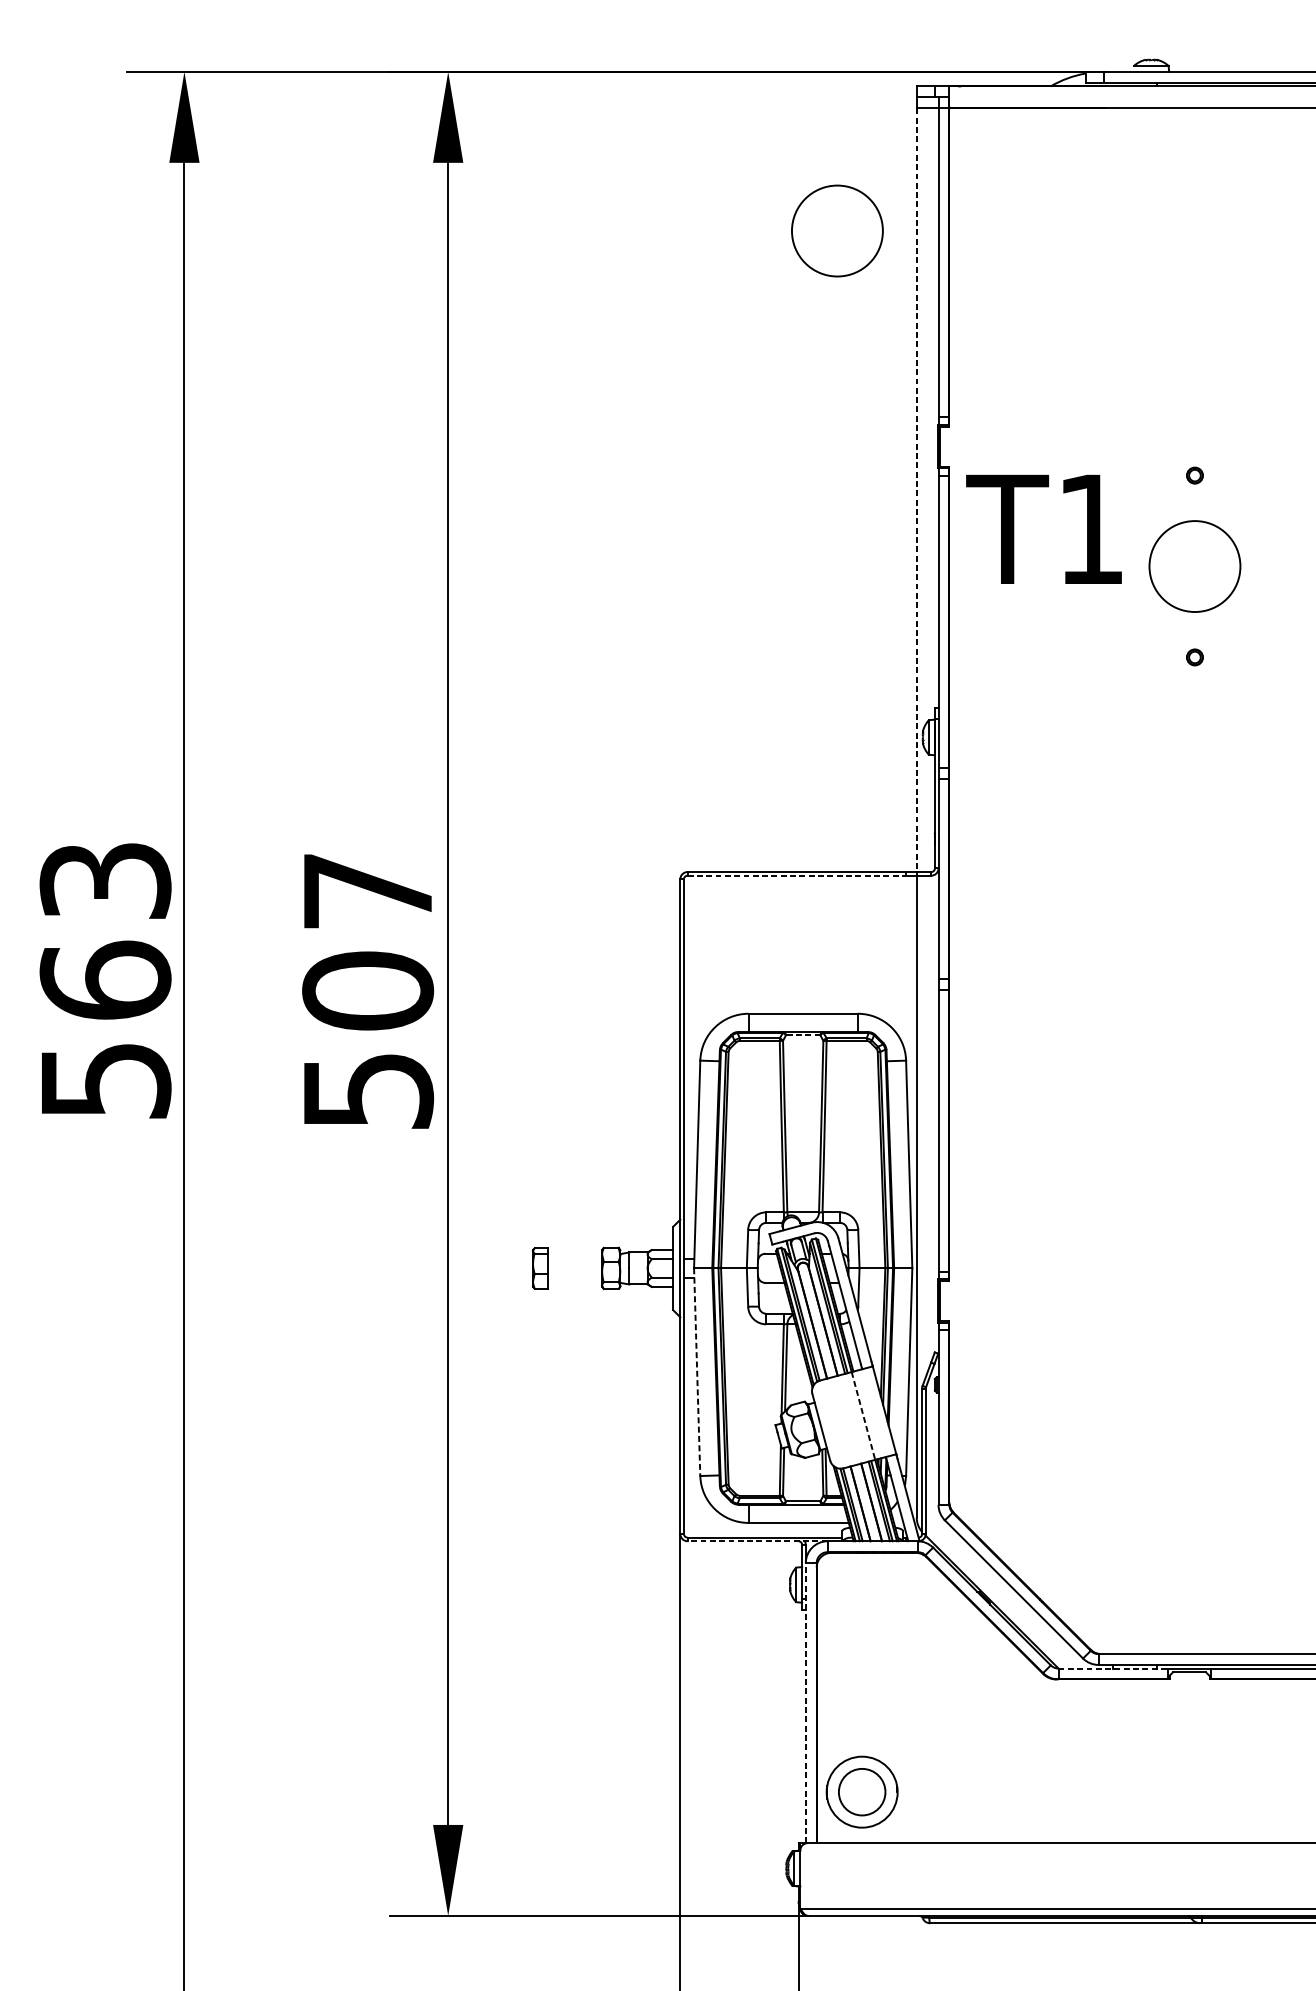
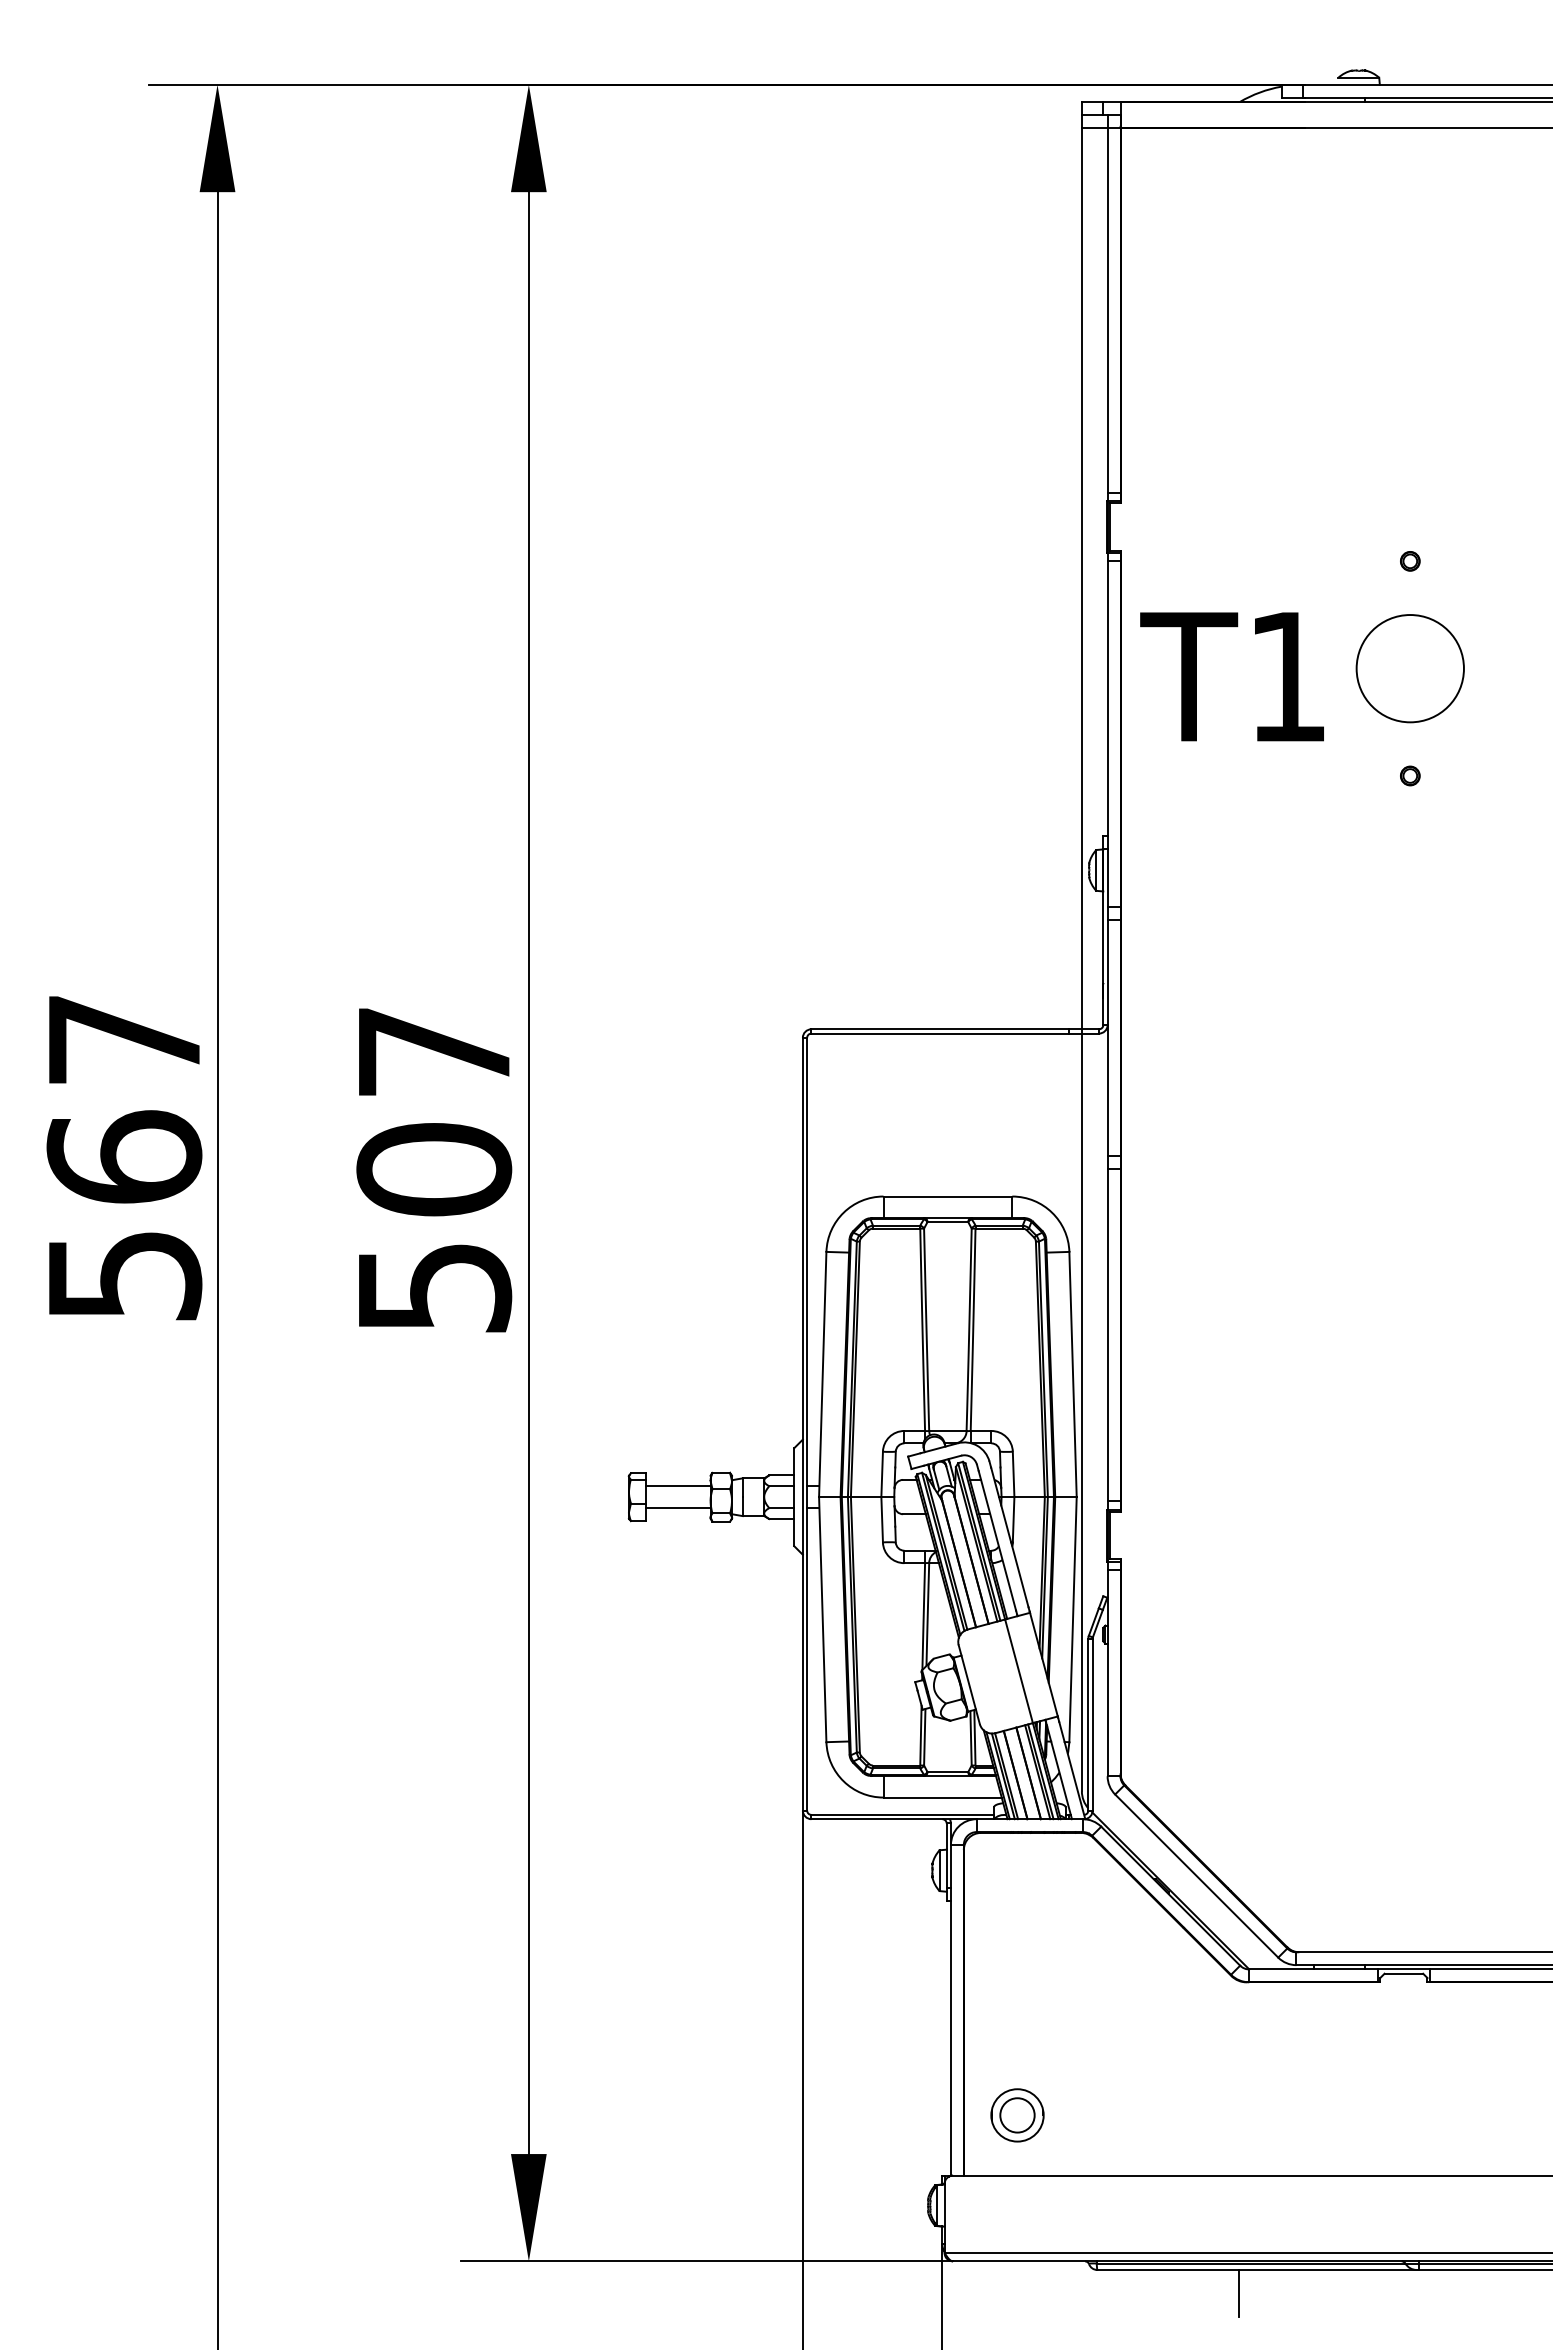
circle: (836, 230) -> (987, 272), removed
line: (916, 490) -> (1081, 578), dashed -> solid
text: (1043, 529) -> (1231, 676), moved
line: (796, 875) -> (940, 1033), dashed -> solid
text: (105, 880) -> (124, 1039), 563 -> 567
line: (802, 1035) -> (947, 1222), dashed -> solid
line: (574, 1259) -> (678, 1486), added
line: (574, 1277) -> (678, 1507), added
line: (696, 1372) -> (822, 1619), dashed -> solid
line: (863, 1416) -> (1019, 1671), dashed -> solid
line: (757, 1541) -> (894, 1819), dashed -> solid
line: (1113, 1668) -> (1314, 1969), dashed -> solid
line: (805, 1702) -> (950, 2009), dashed -> solid
part: (862, 1792) -> (1017, 2115), size x0.62
line: (1049, 1943) -> (1238, 2293), added

